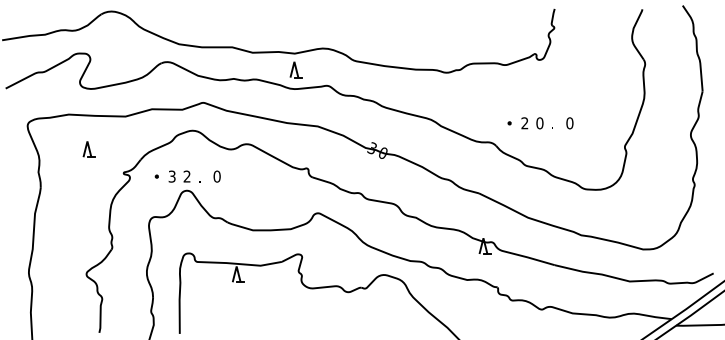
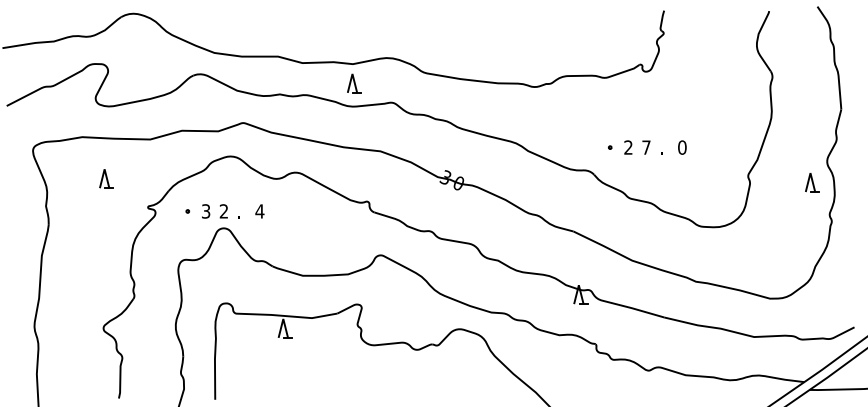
text: (539, 123) -> (645, 147), 0 -> 7
part: (678, 152) -> (812, 182), added
text: (216, 176) -> (259, 211), 0 -> 4

